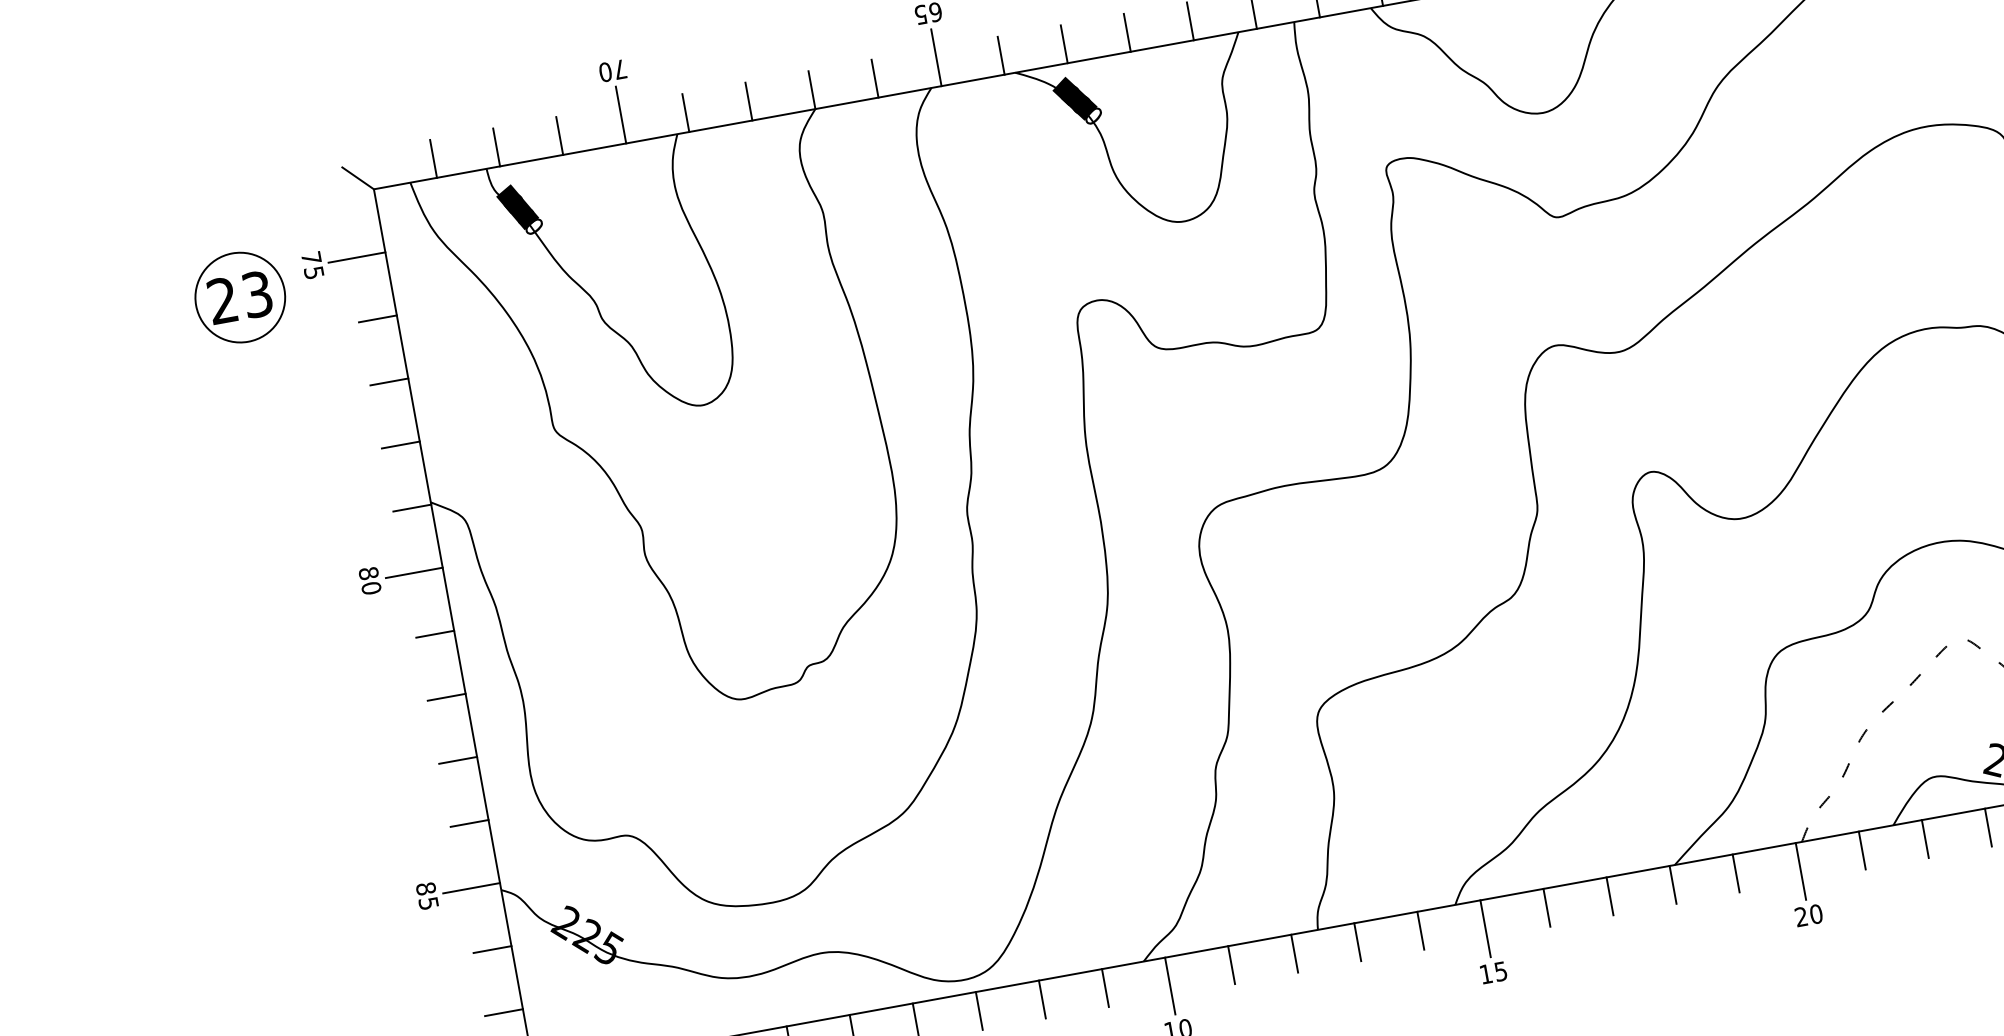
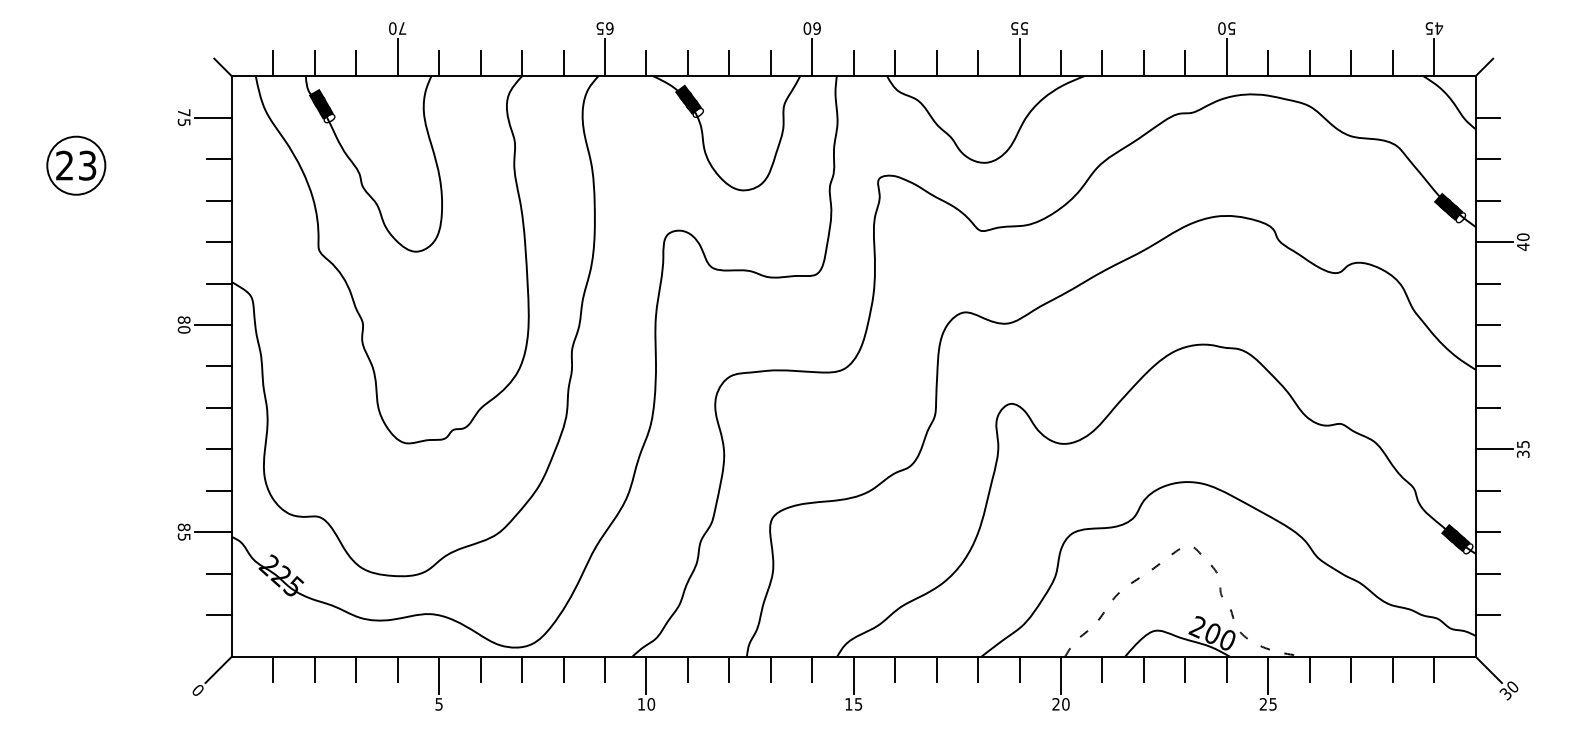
part: (240, 297) -> (76, 165), moved

